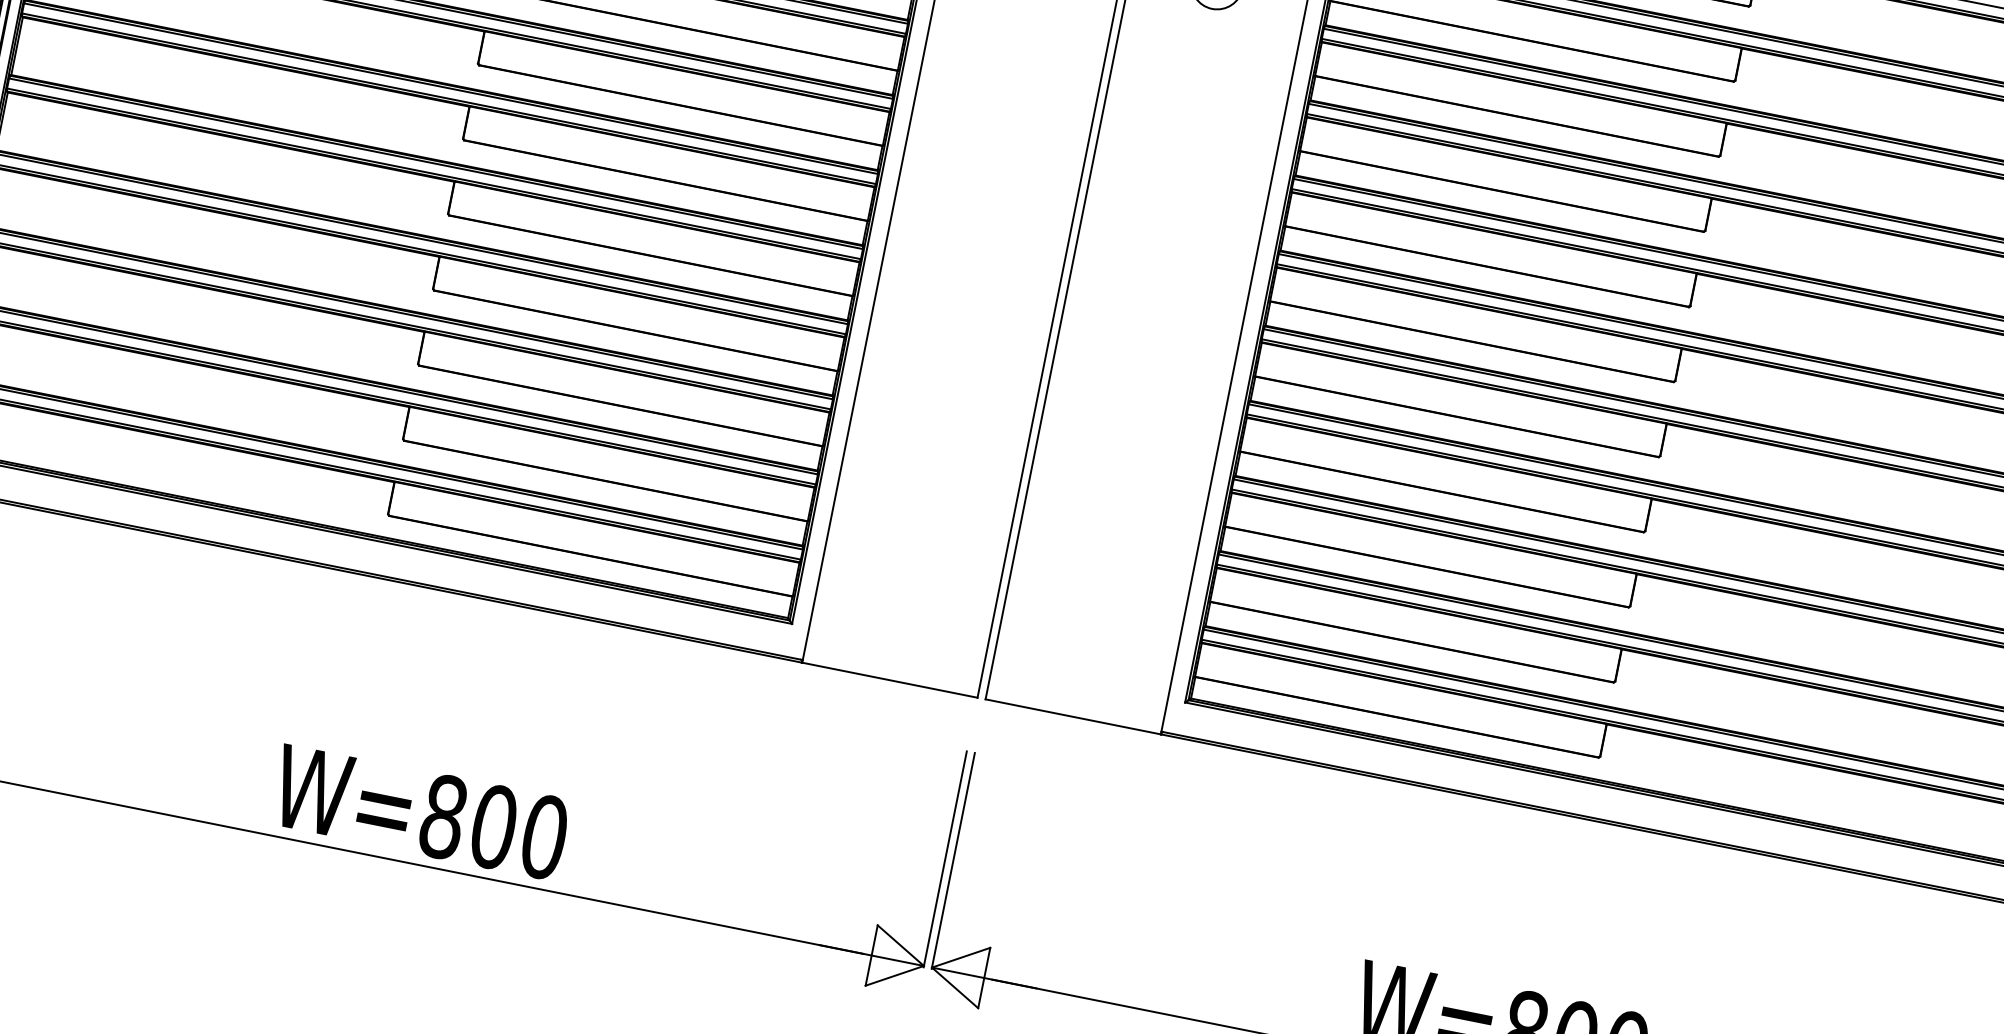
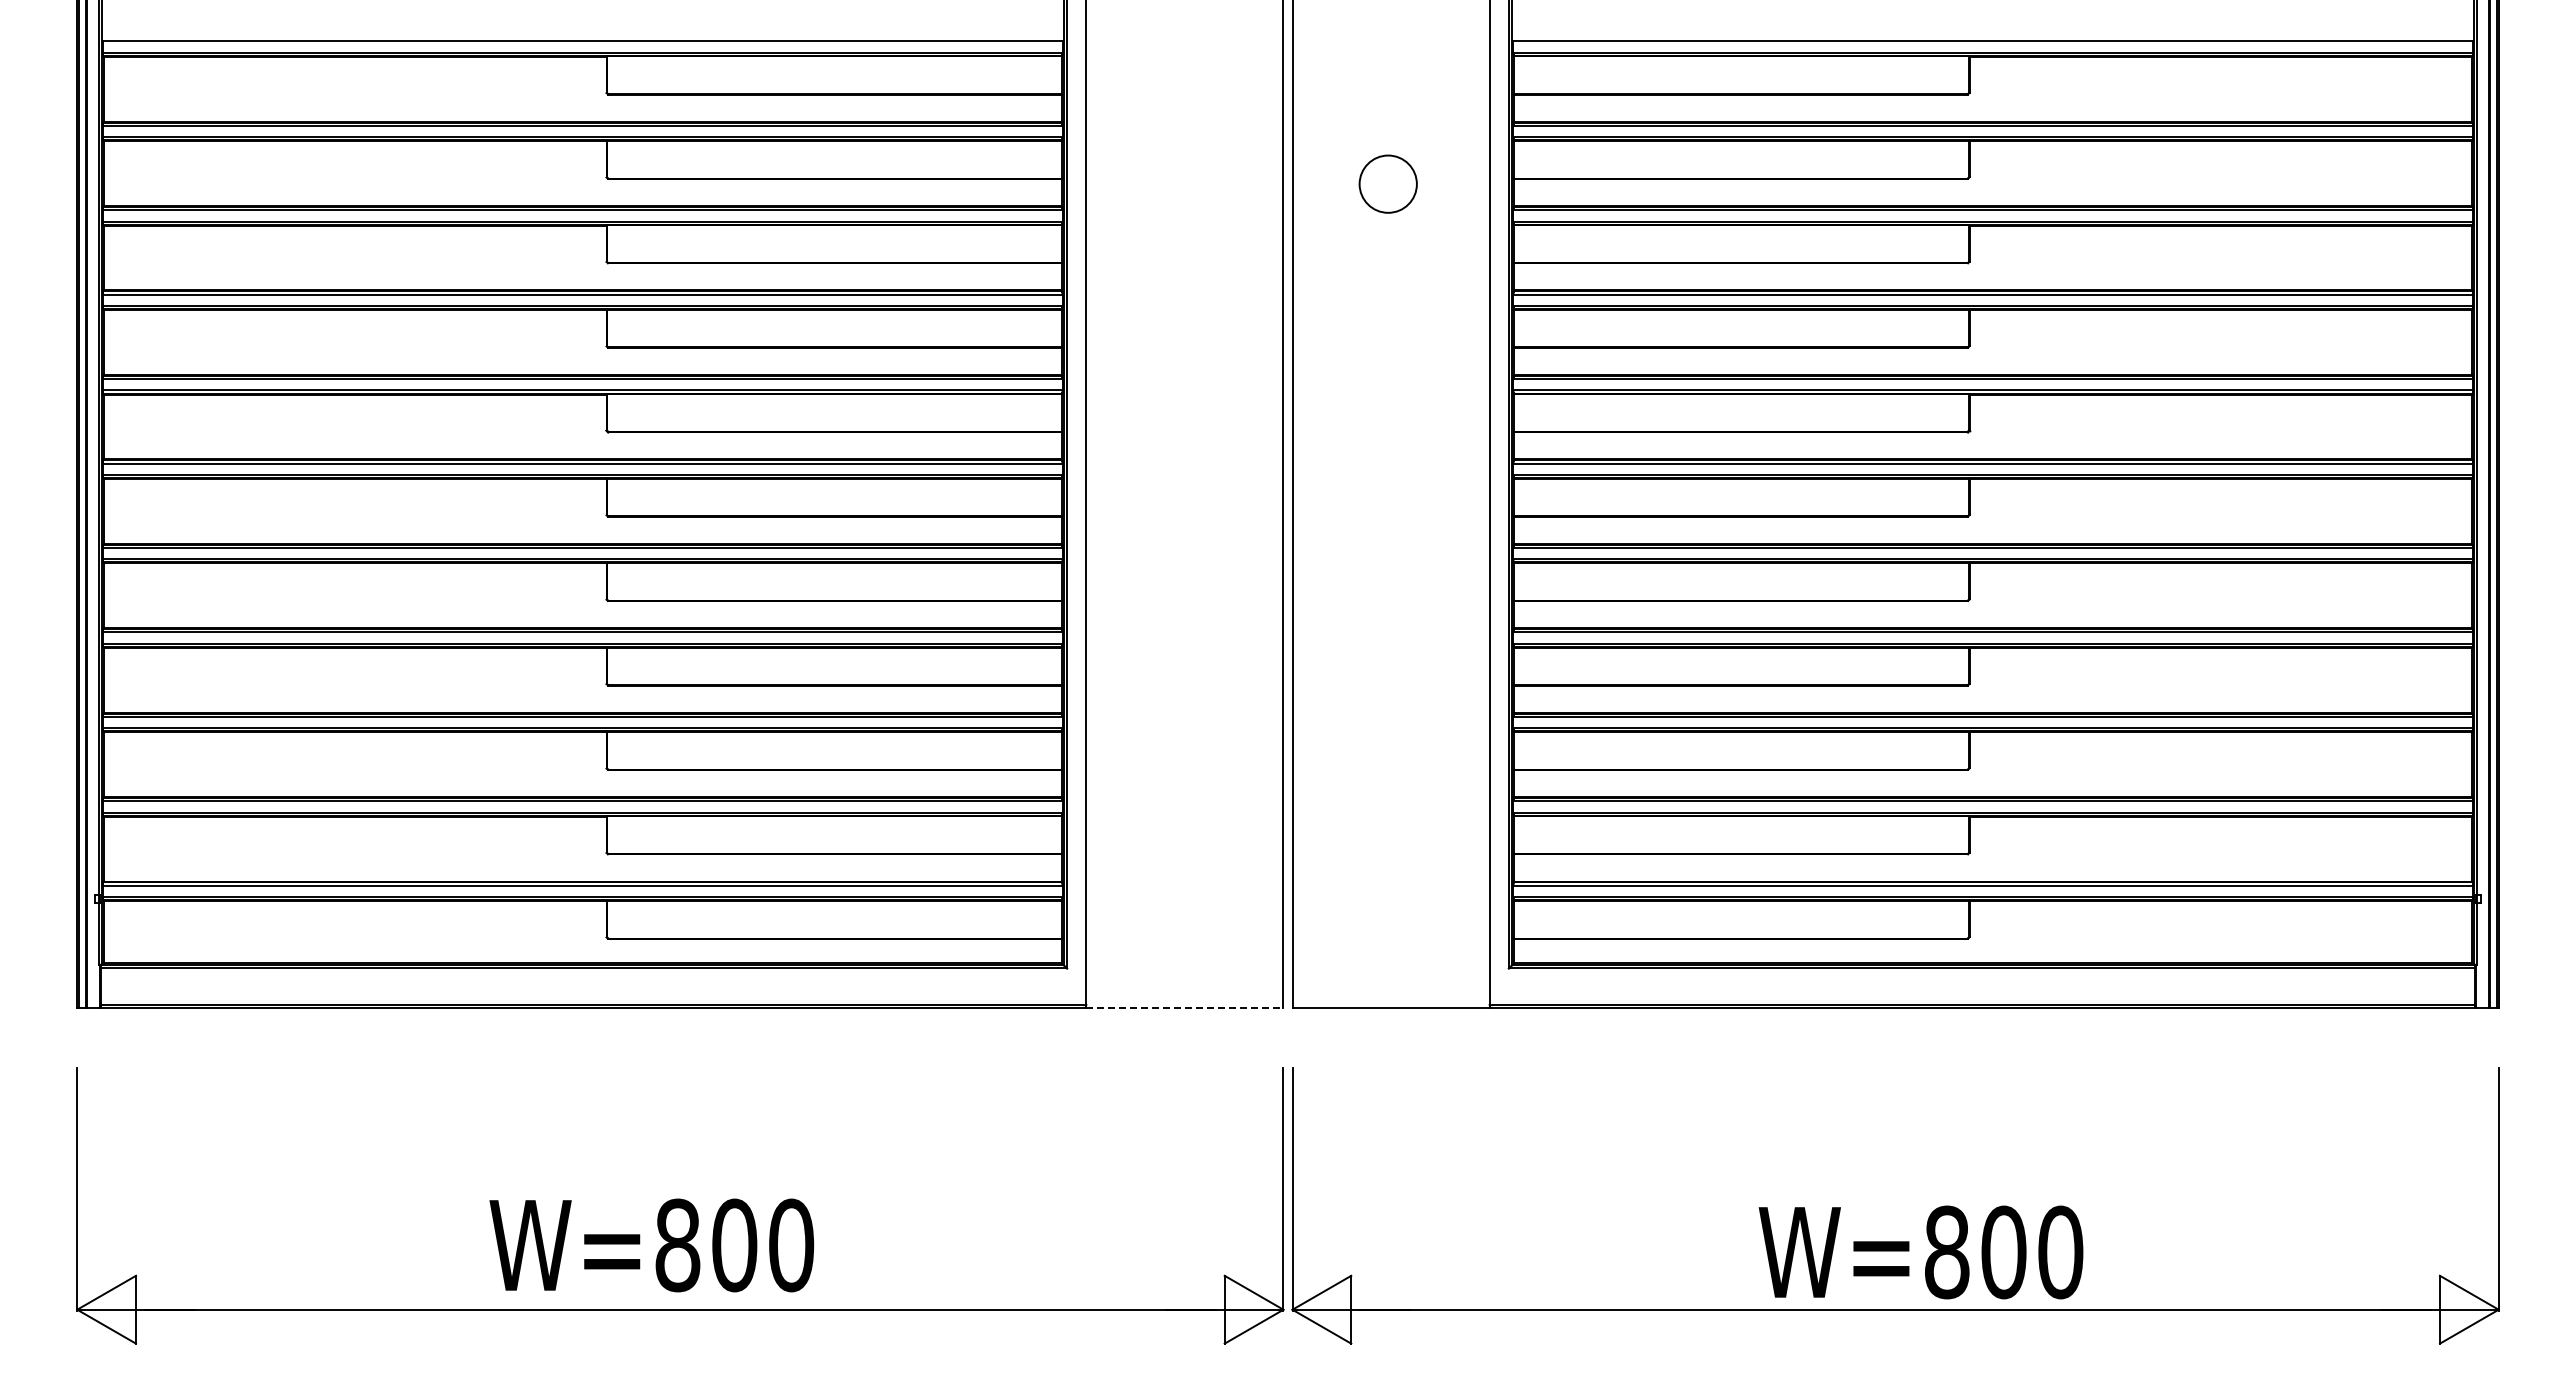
line: (889, 680) -> (1184, 1008), solid -> dashed
text: (420, 812) -> (651, 1245), moved

